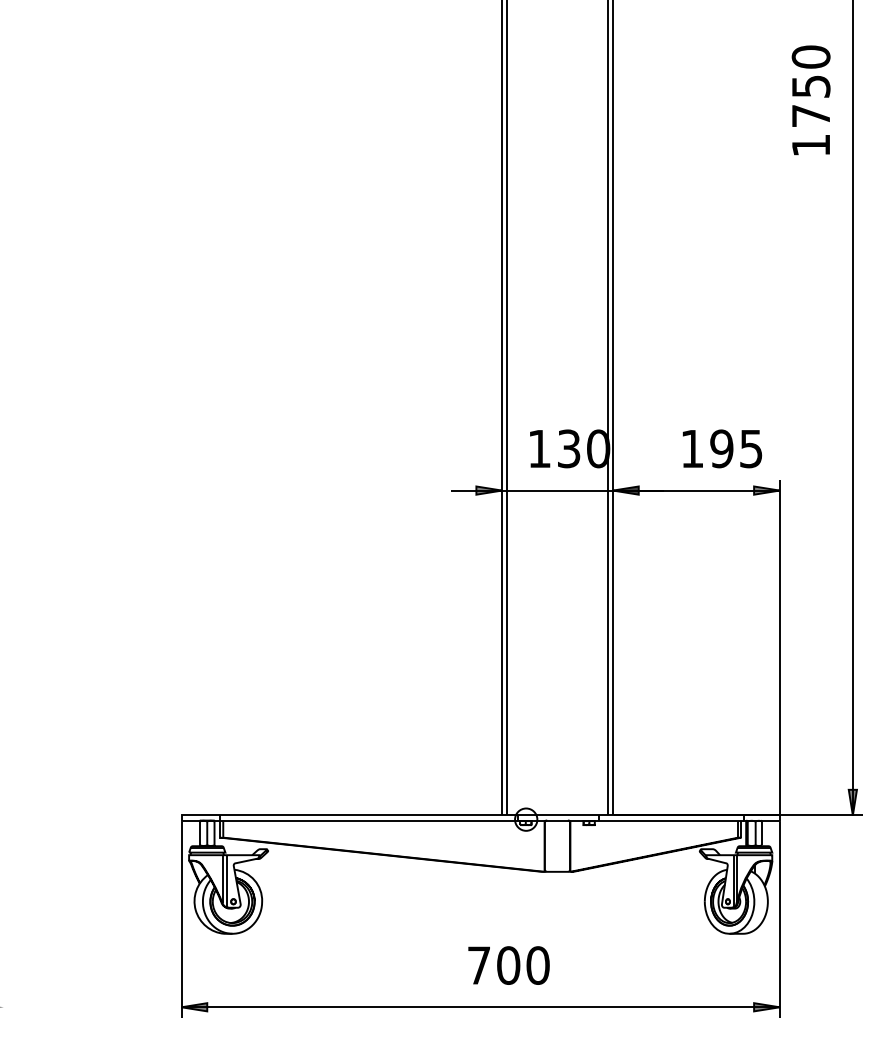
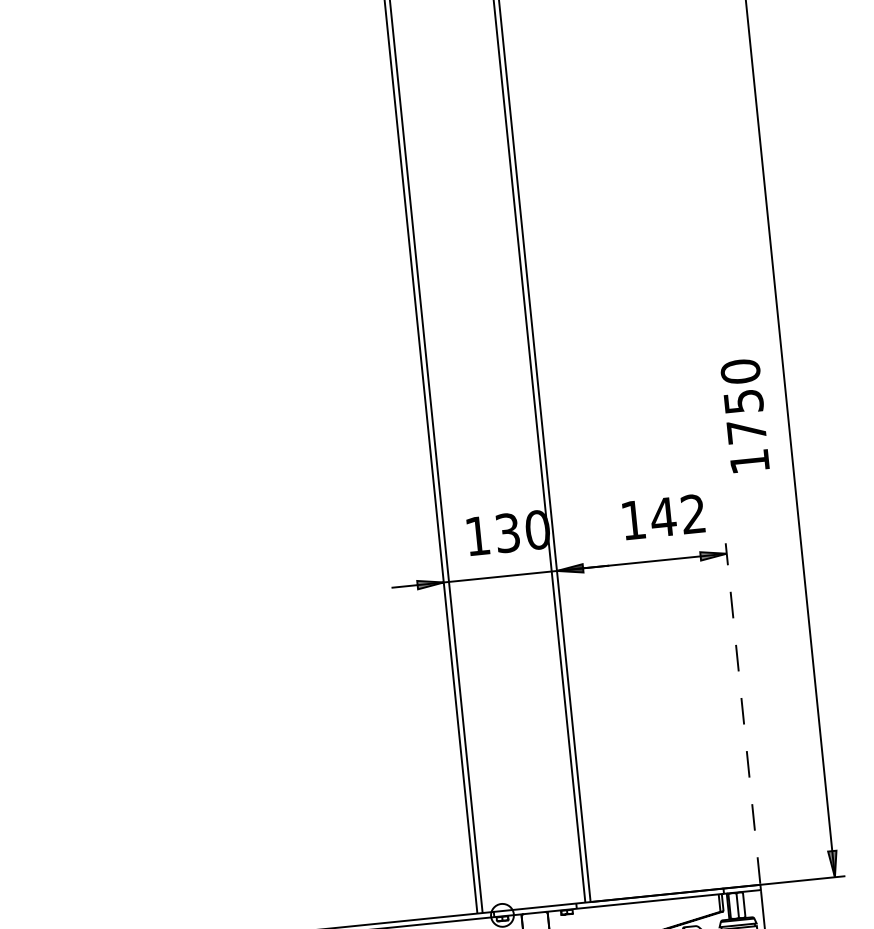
text: (810, 100) -> (744, 415), moved
text: (735, 448) -> (677, 515), 195 -> 142
line: (779, 646) -> (742, 712), solid -> dashed

